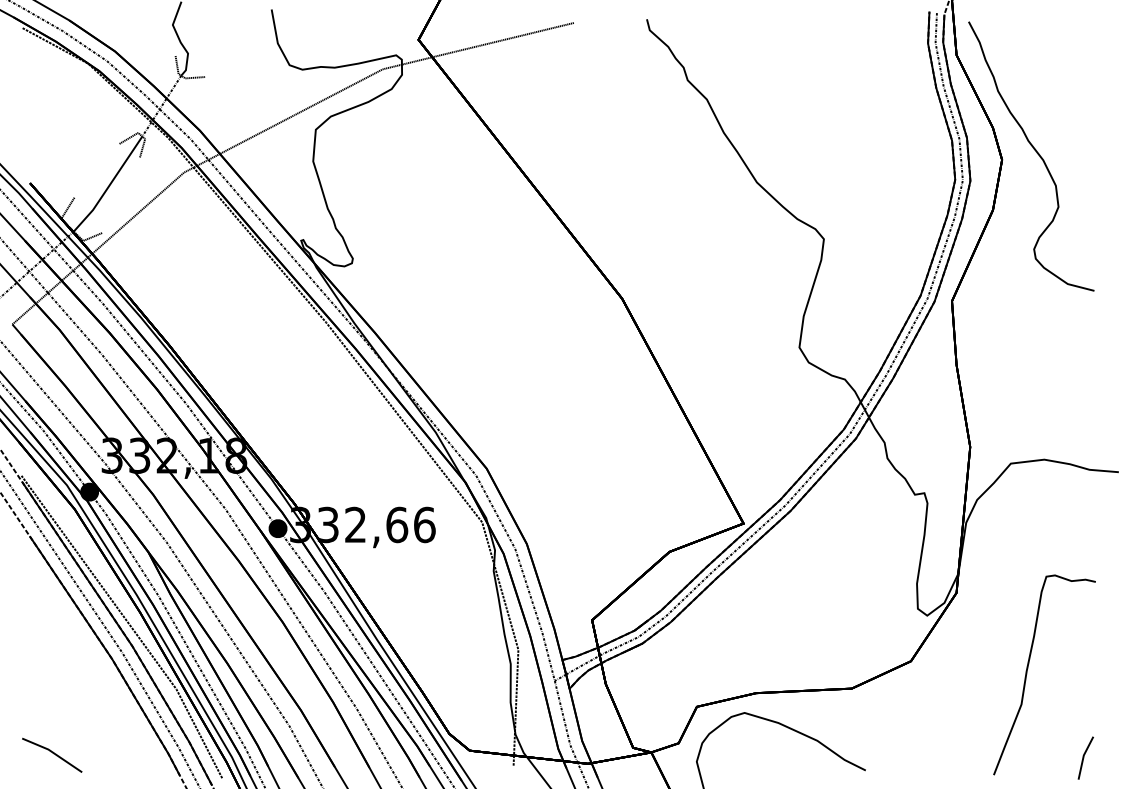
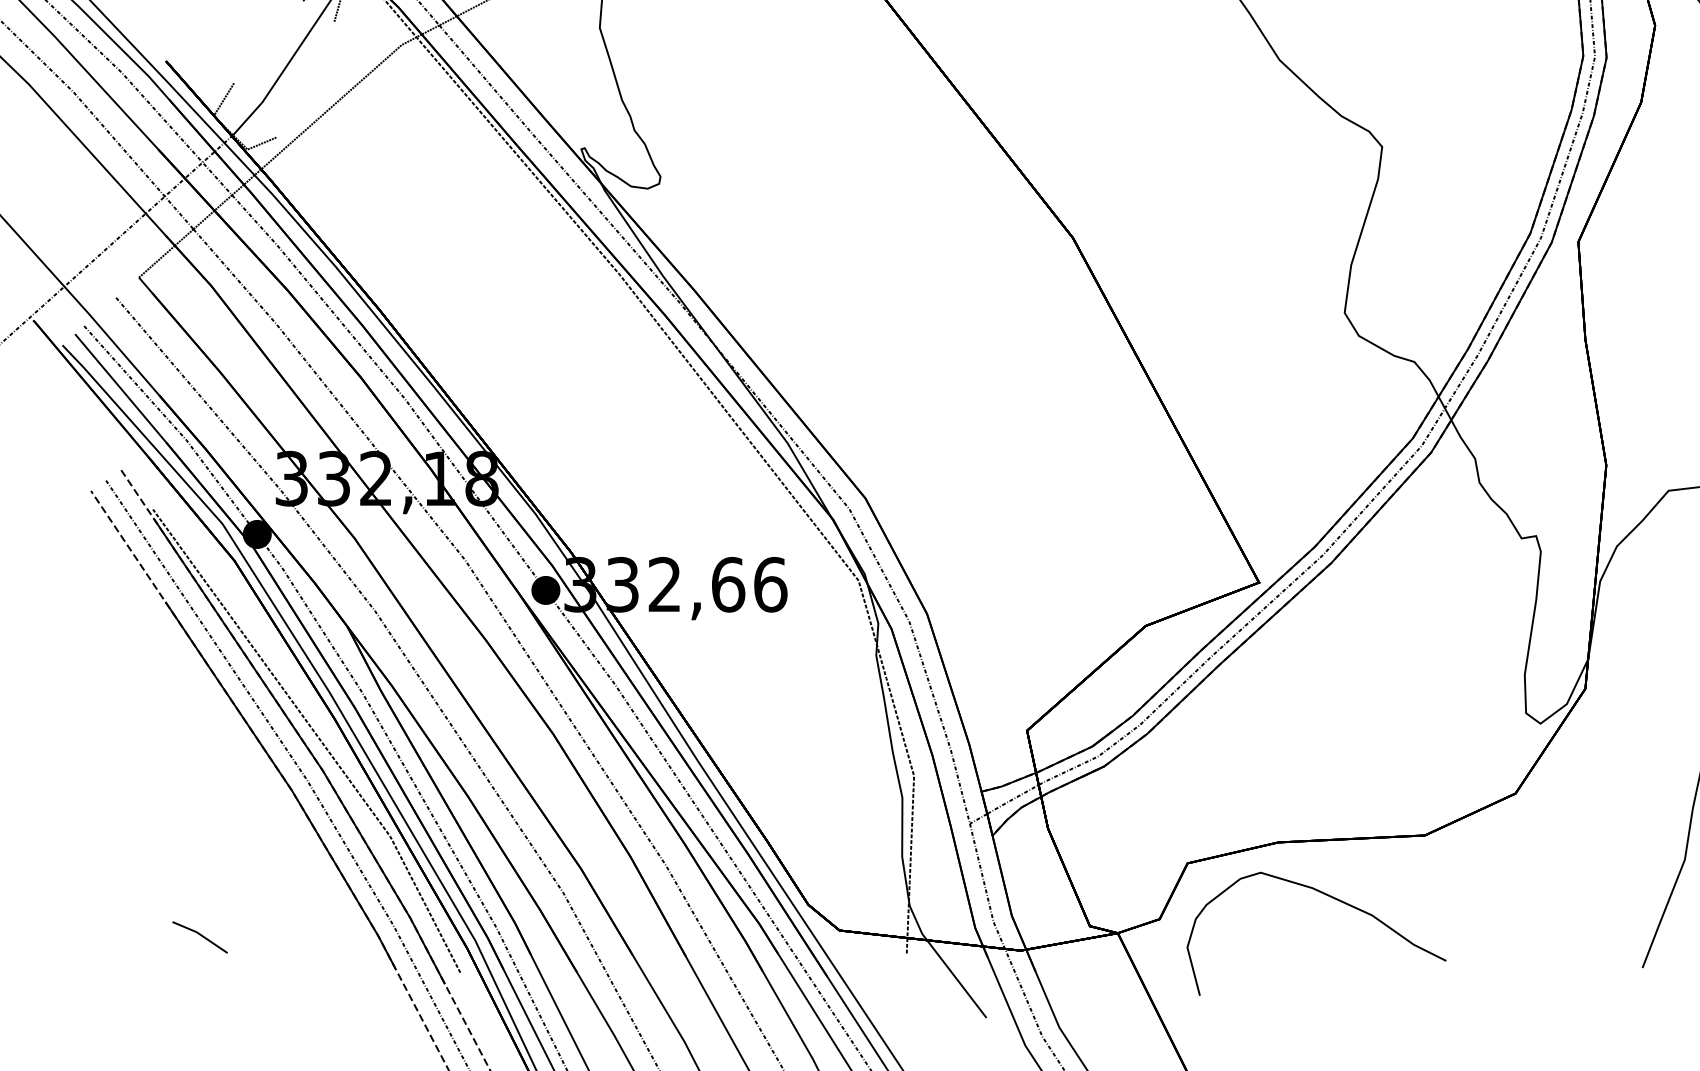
part: (52, 754) -> (200, 936), size x0.6

